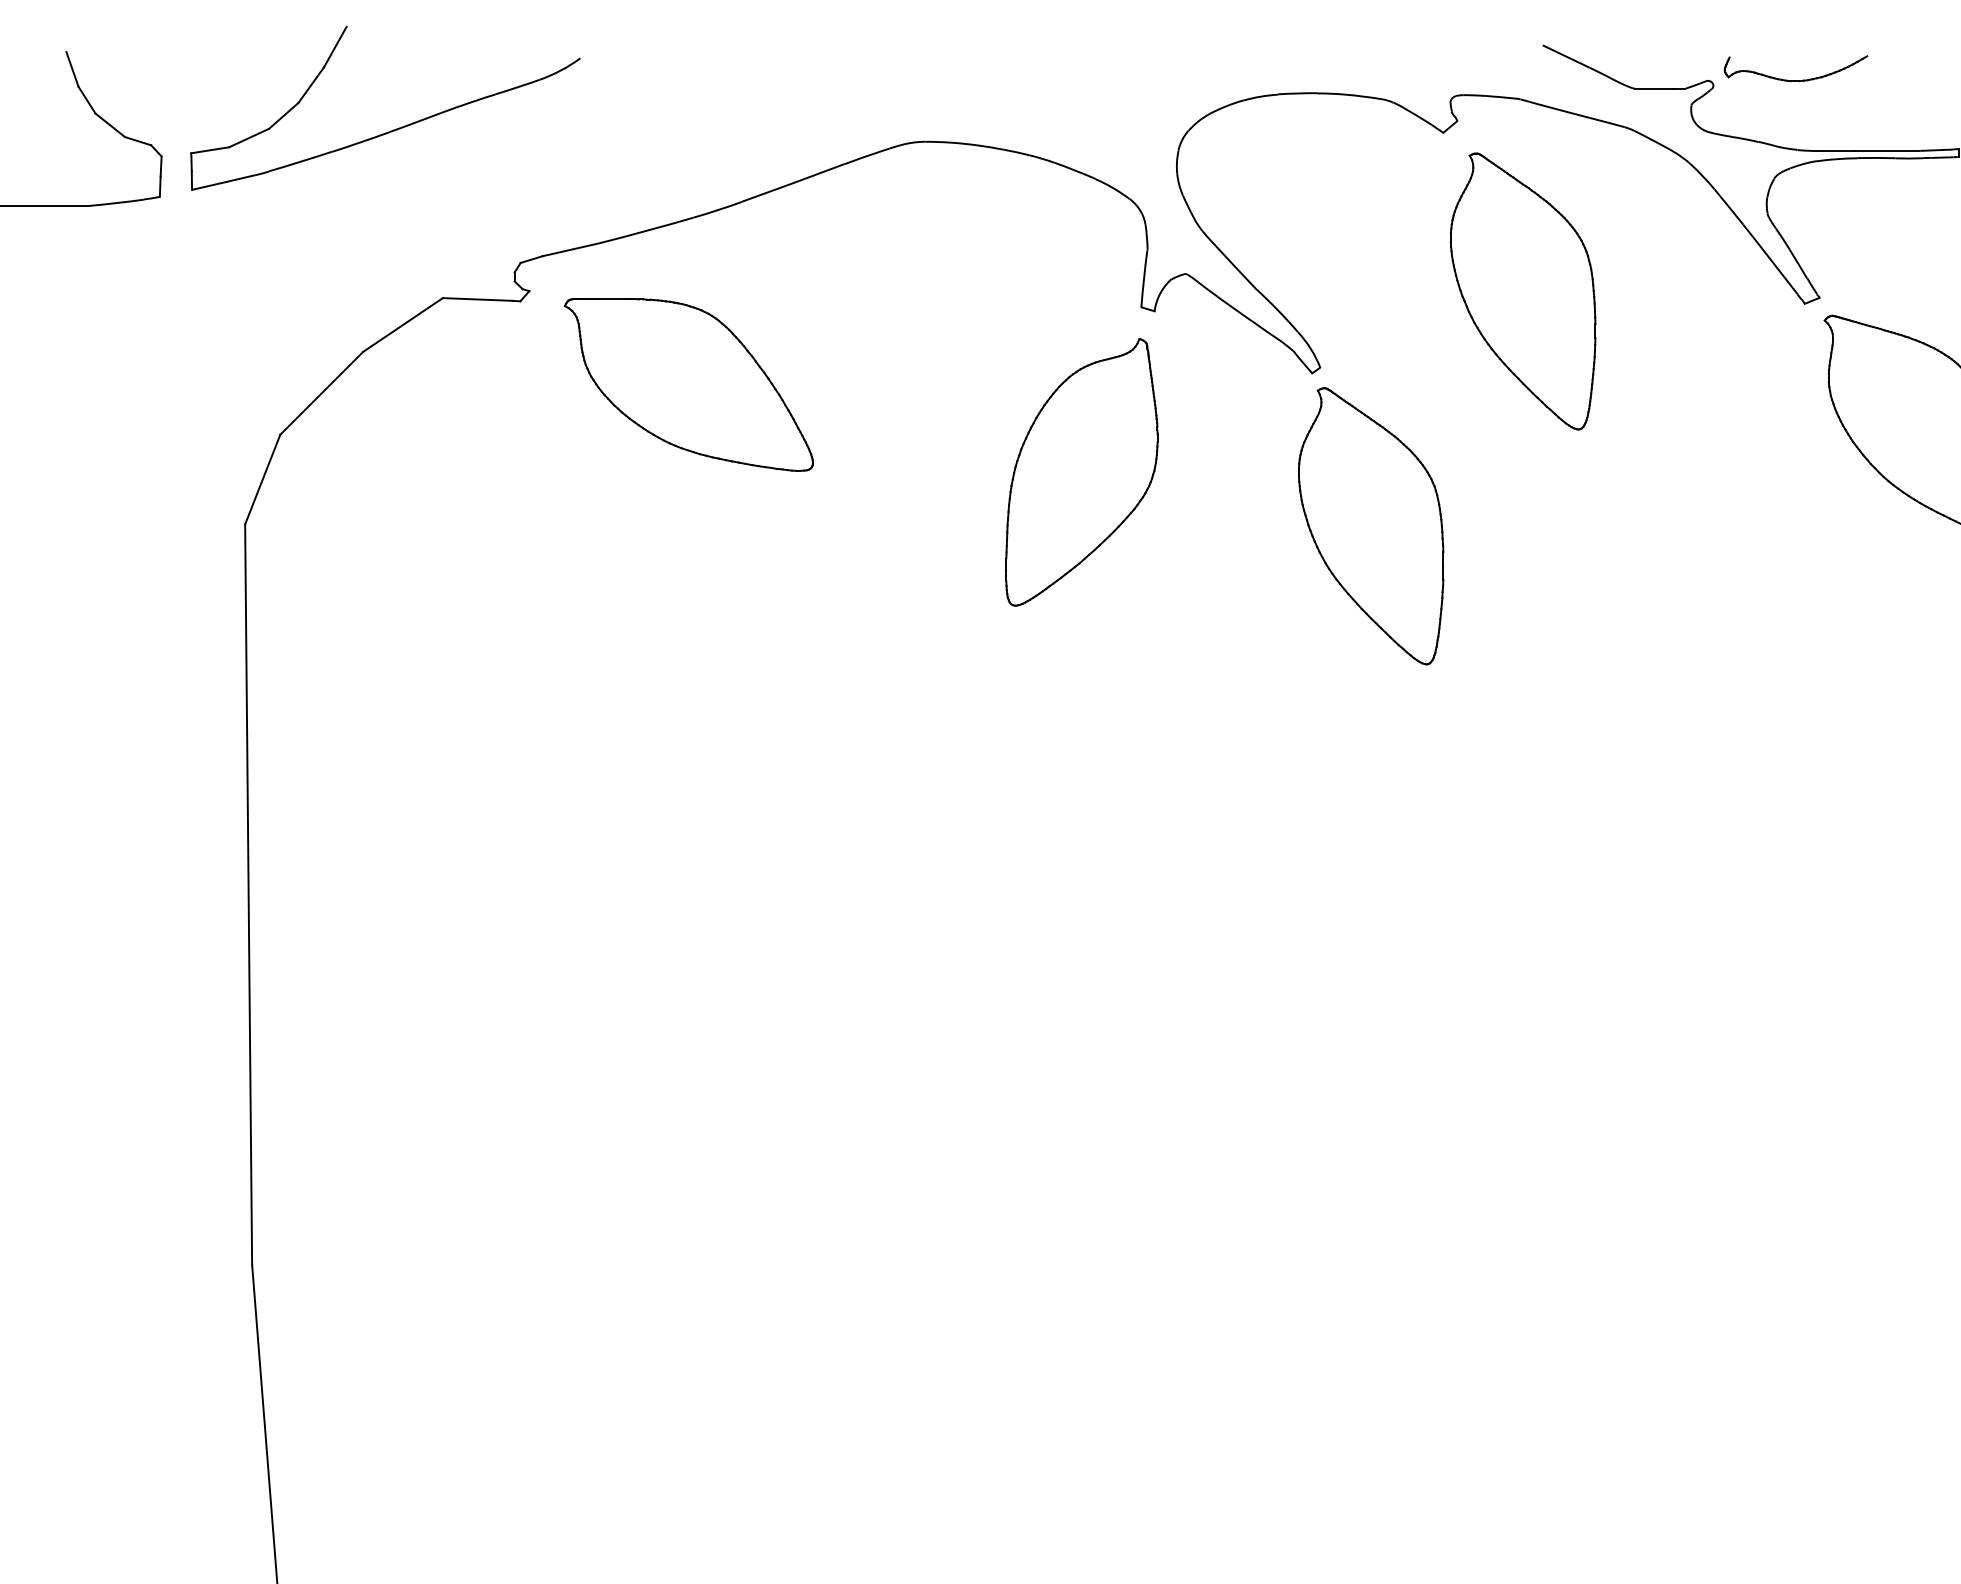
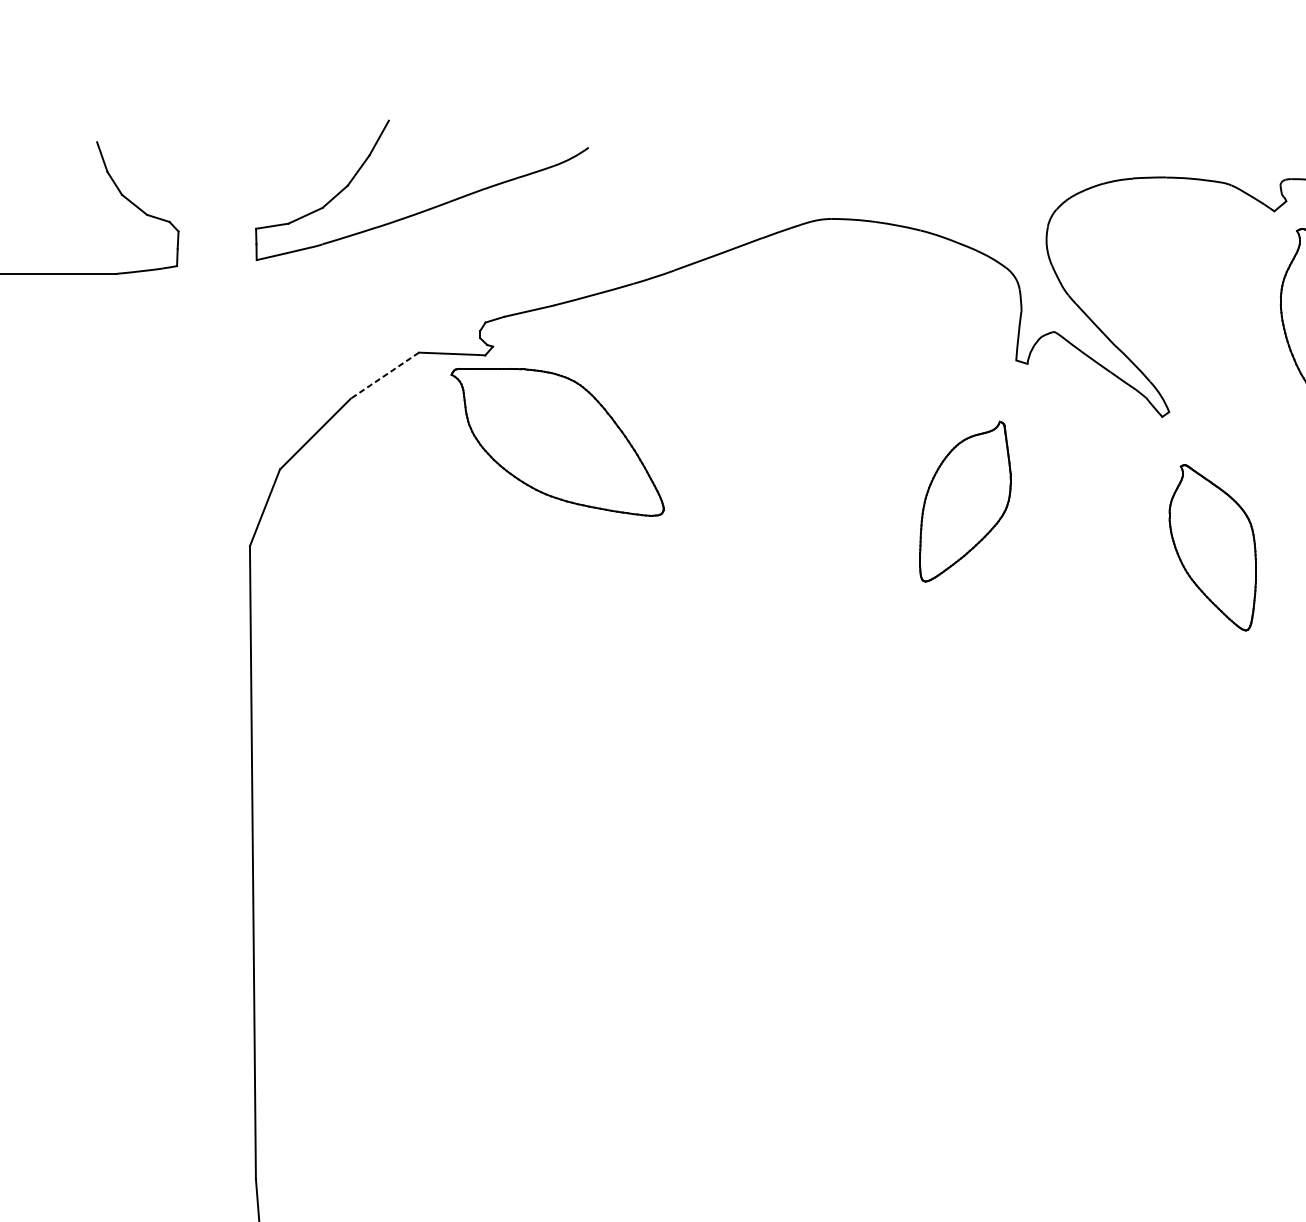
part: (393, 129) -> (428, 208), moved
line: (402, 325) -> (384, 376), solid -> dashed
part: (688, 384) -> (557, 441), moved
part: (1081, 472) -> (965, 501), size x0.7
part: (1371, 526) -> (1212, 547), size x0.7

